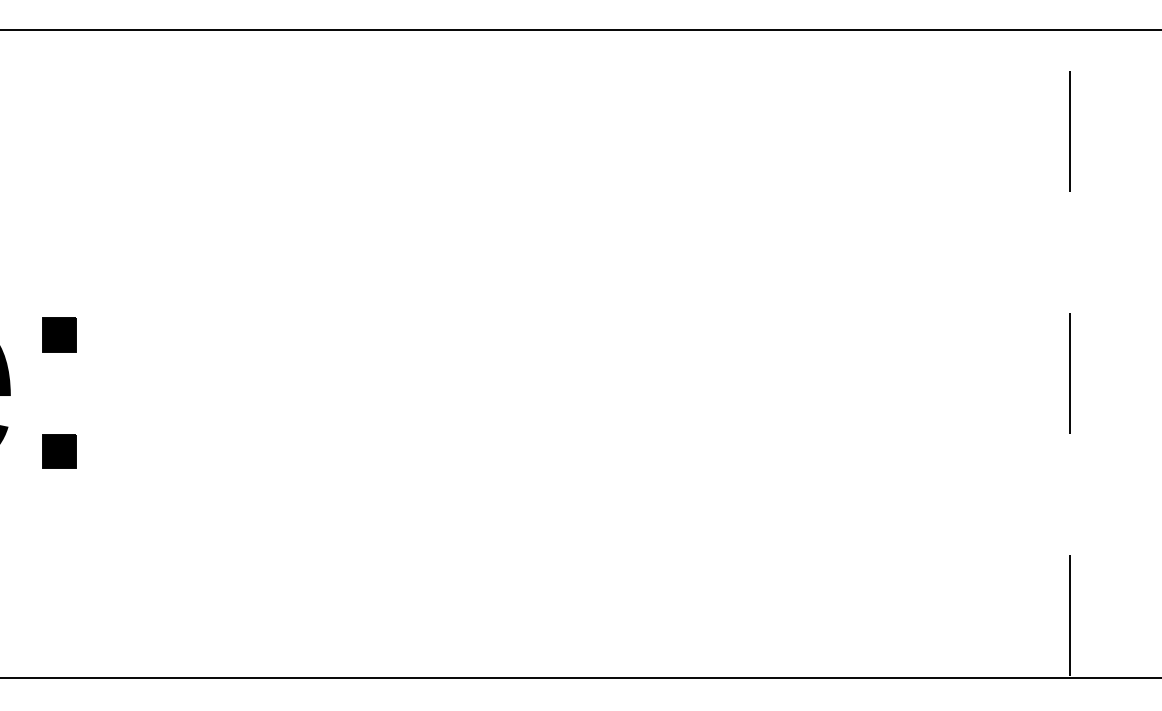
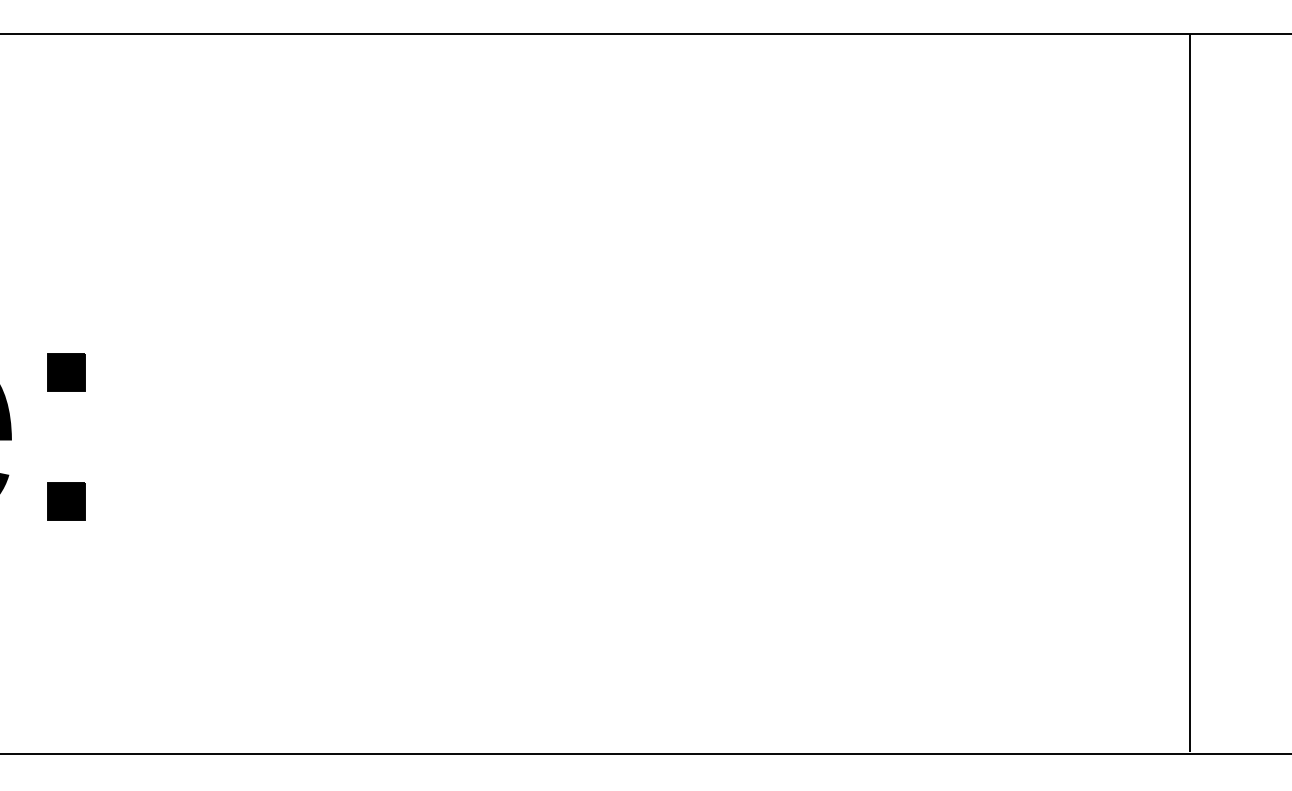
line: (1069, 353) -> (1189, 393), dashed -> solid

